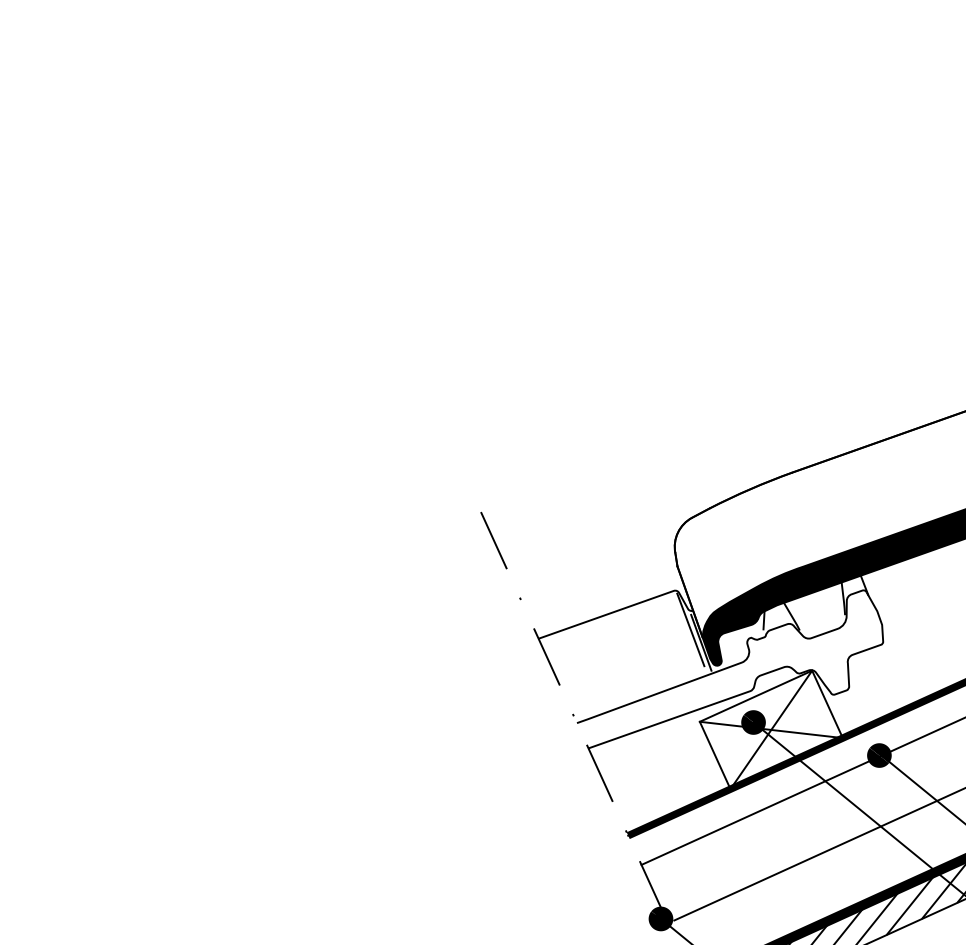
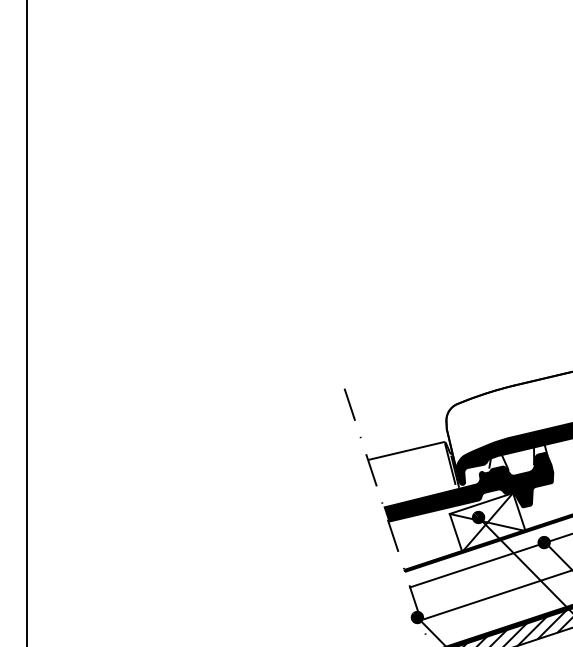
fill: (729, 669) -> (468, 487), added

